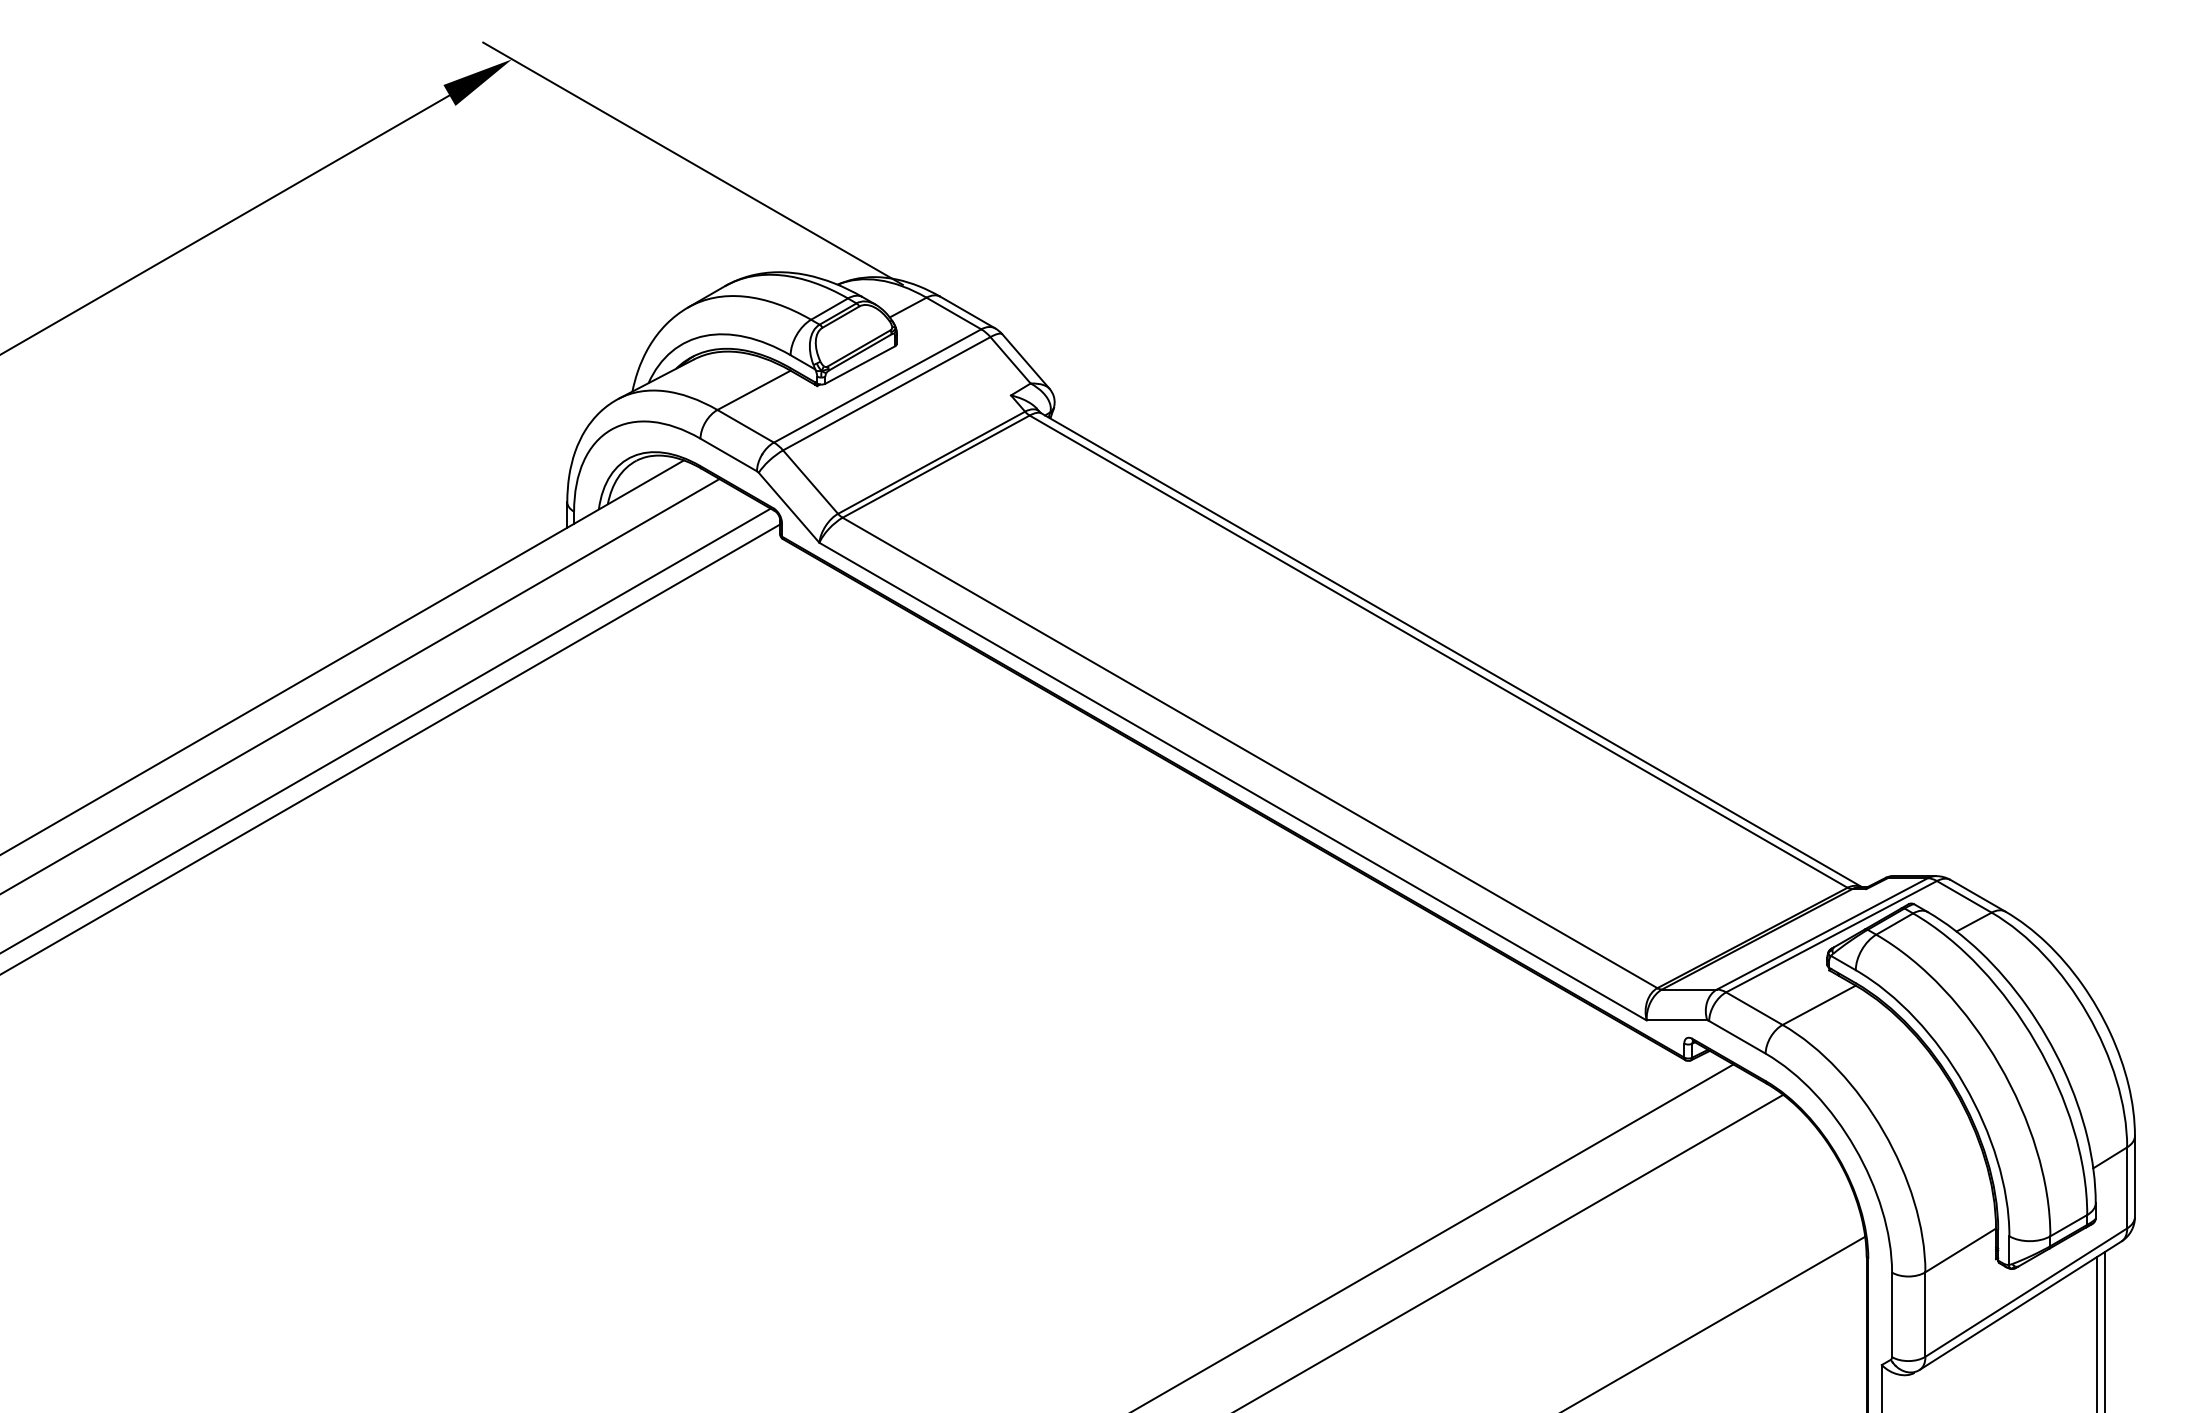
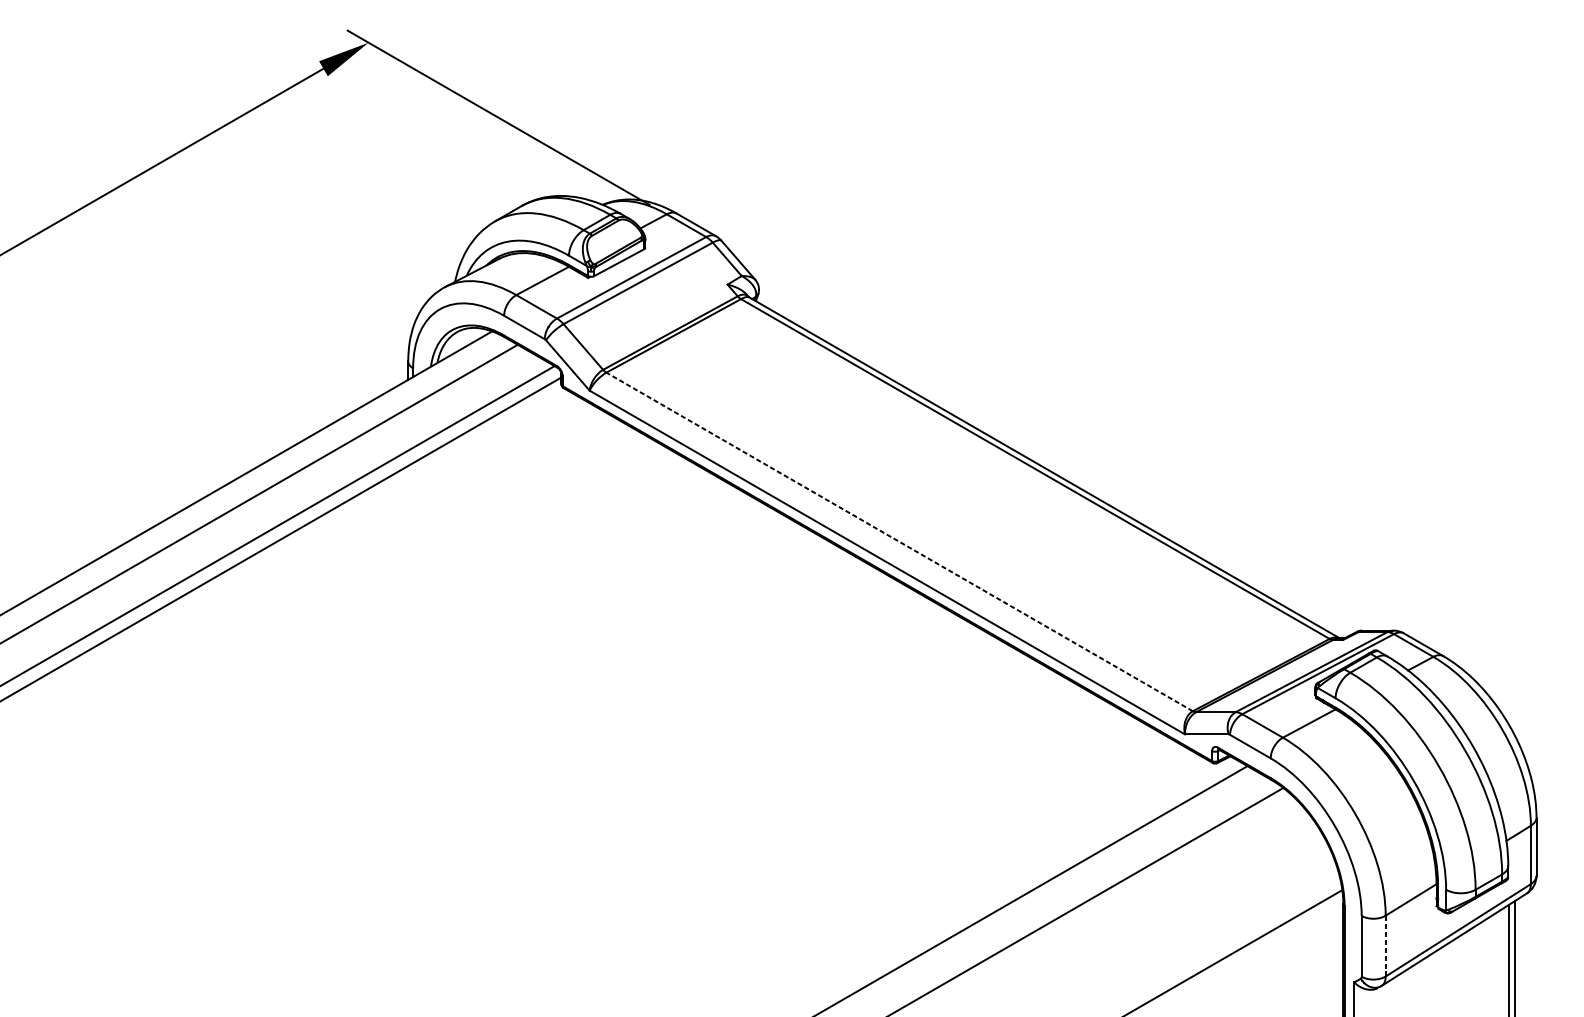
line: (1249, 752) -> (899, 541), solid -> dashed
line: (1925, 1314) -> (1385, 946), solid -> dashed

